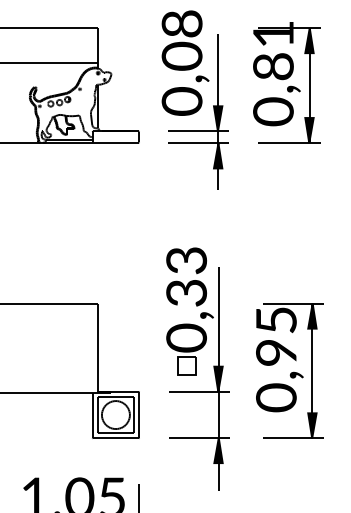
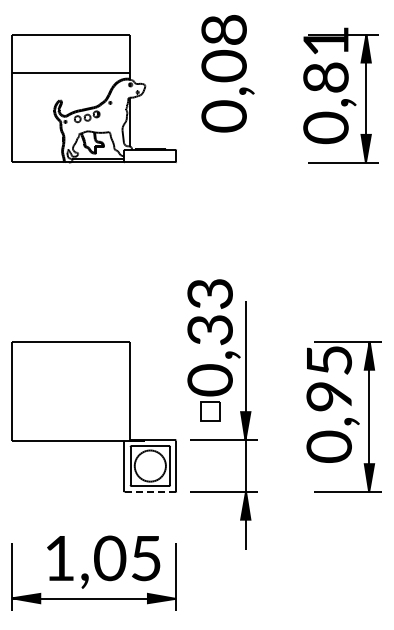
part: (213, 112) -> (259, 128), removed
part: (197, 368) -> (222, 414), moved
line: (116, 438) -> (150, 492), solid -> dashed

